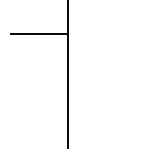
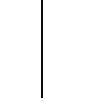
line: (38, 33) -> (23, 20), removed

